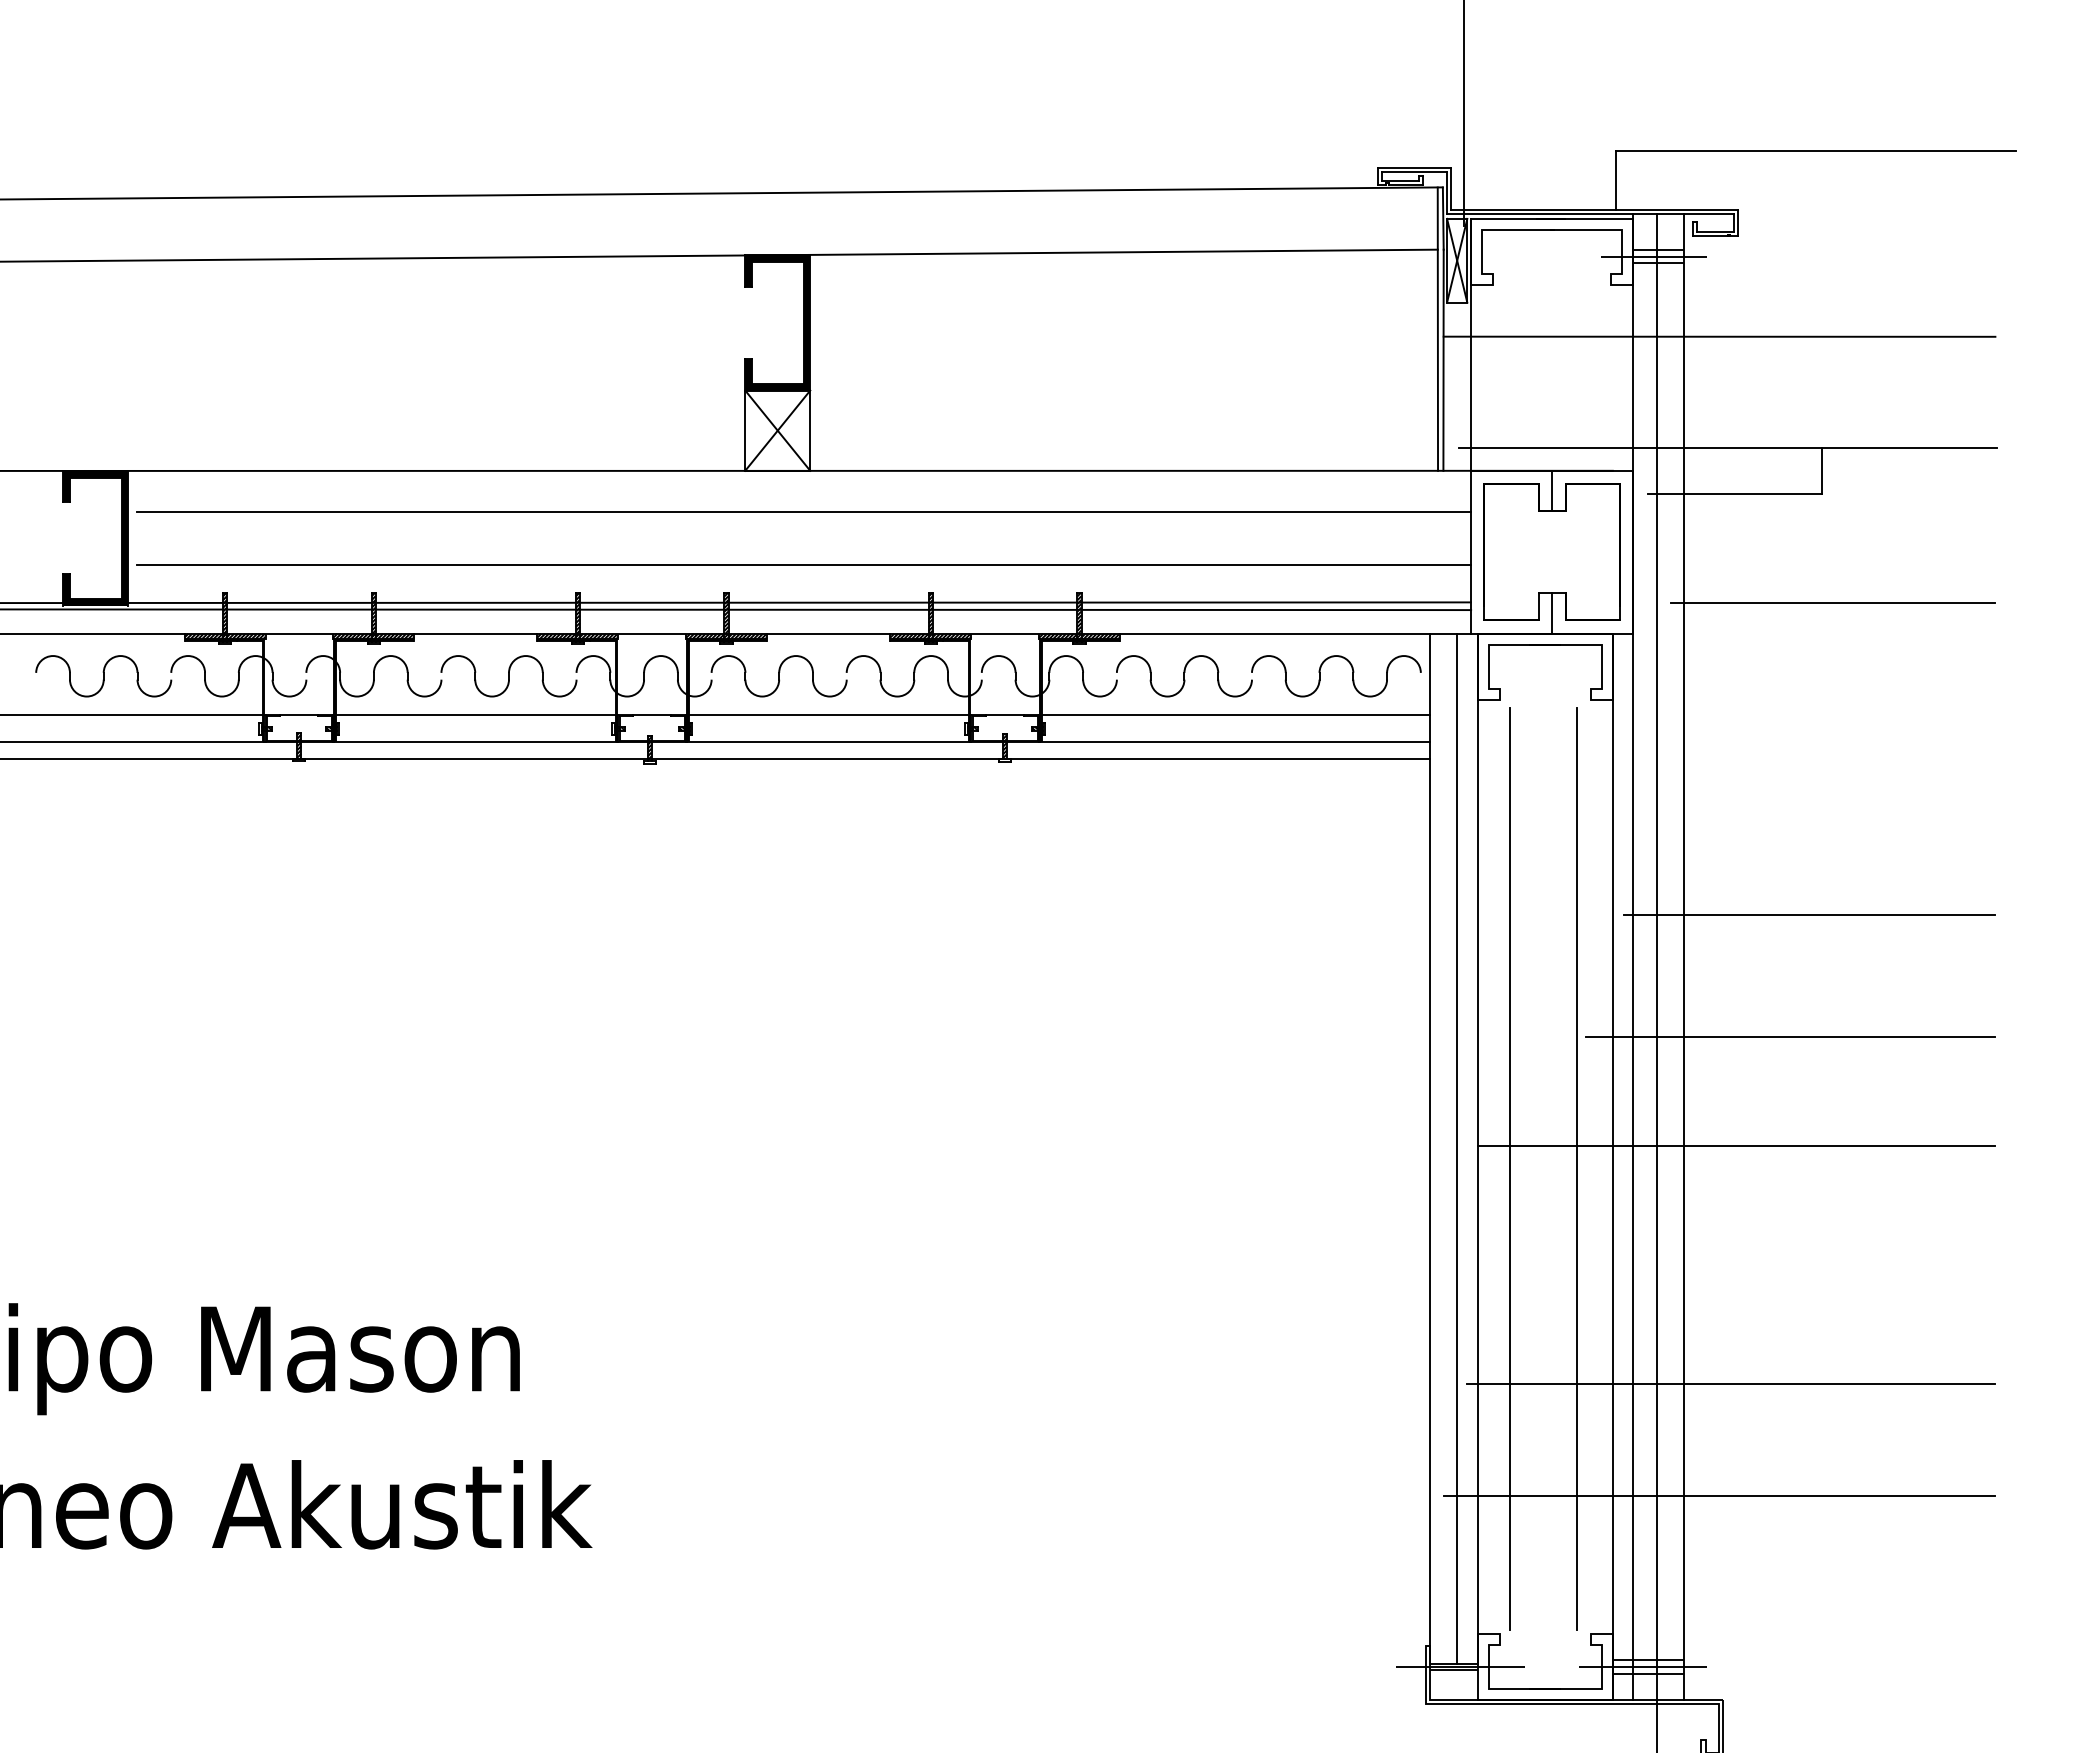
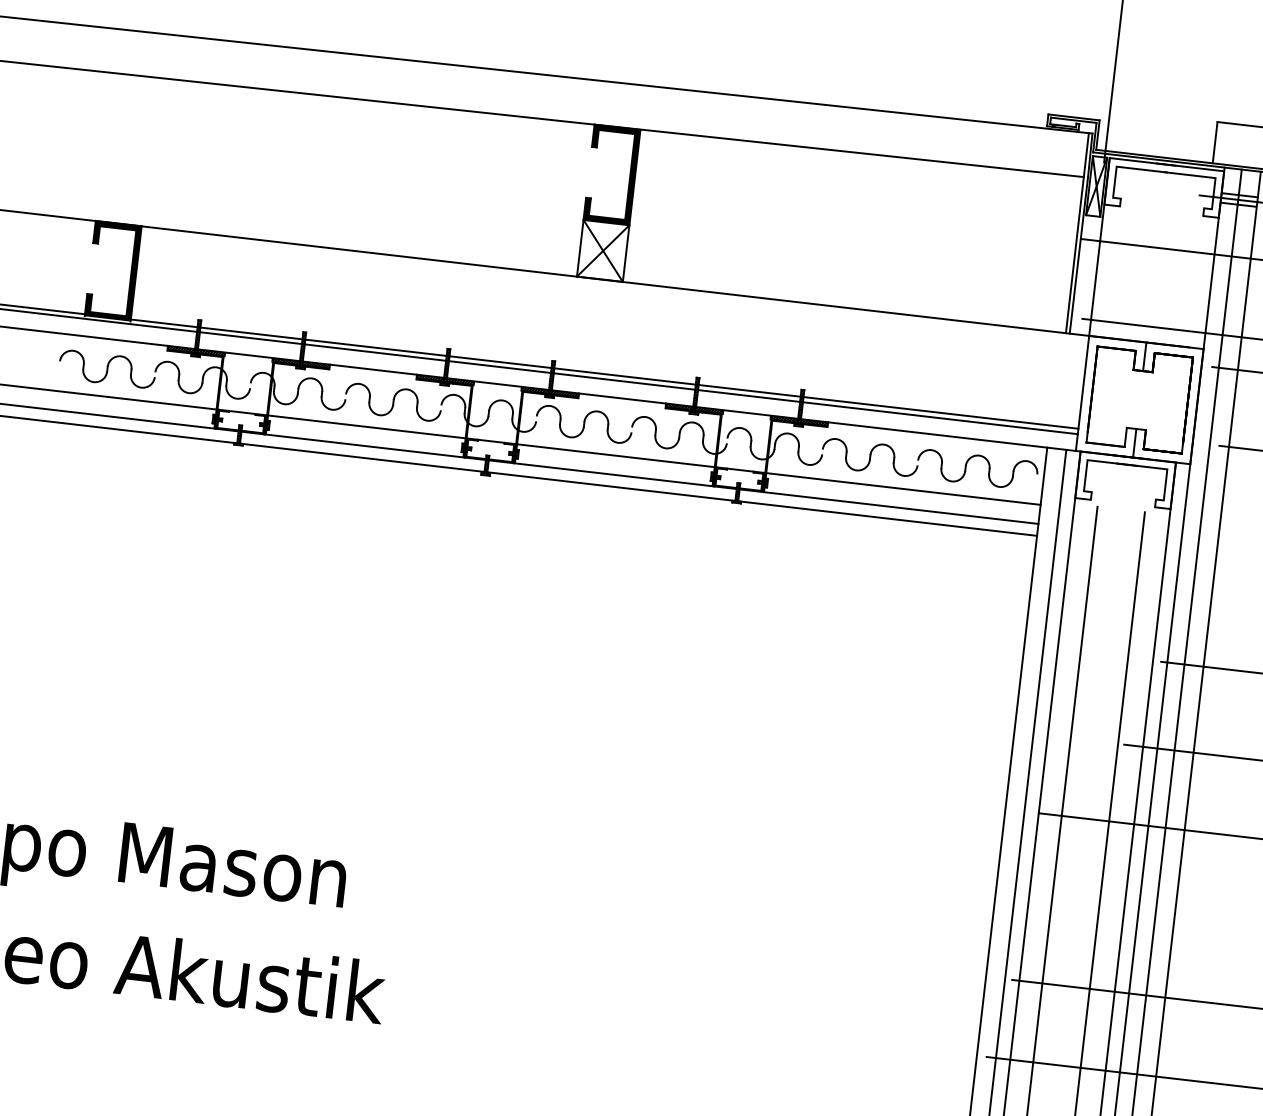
line: (803, 511) -> (614, 310), removed
line: (803, 565) -> (610, 348), removed

